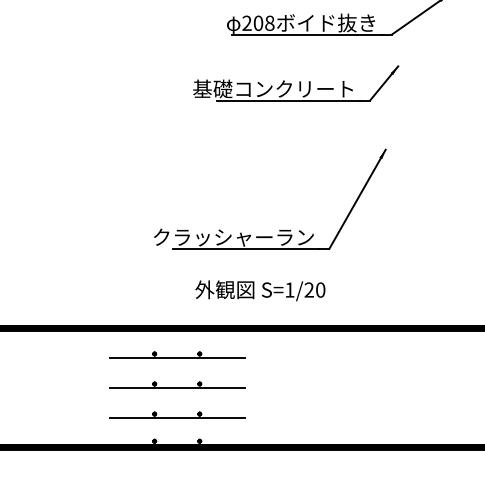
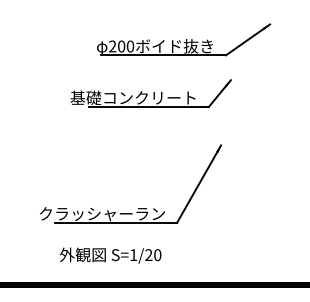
text: (269, 23) -> (130, 46), 208 -> 200
text: (260, 290) -> (110, 255), moved

